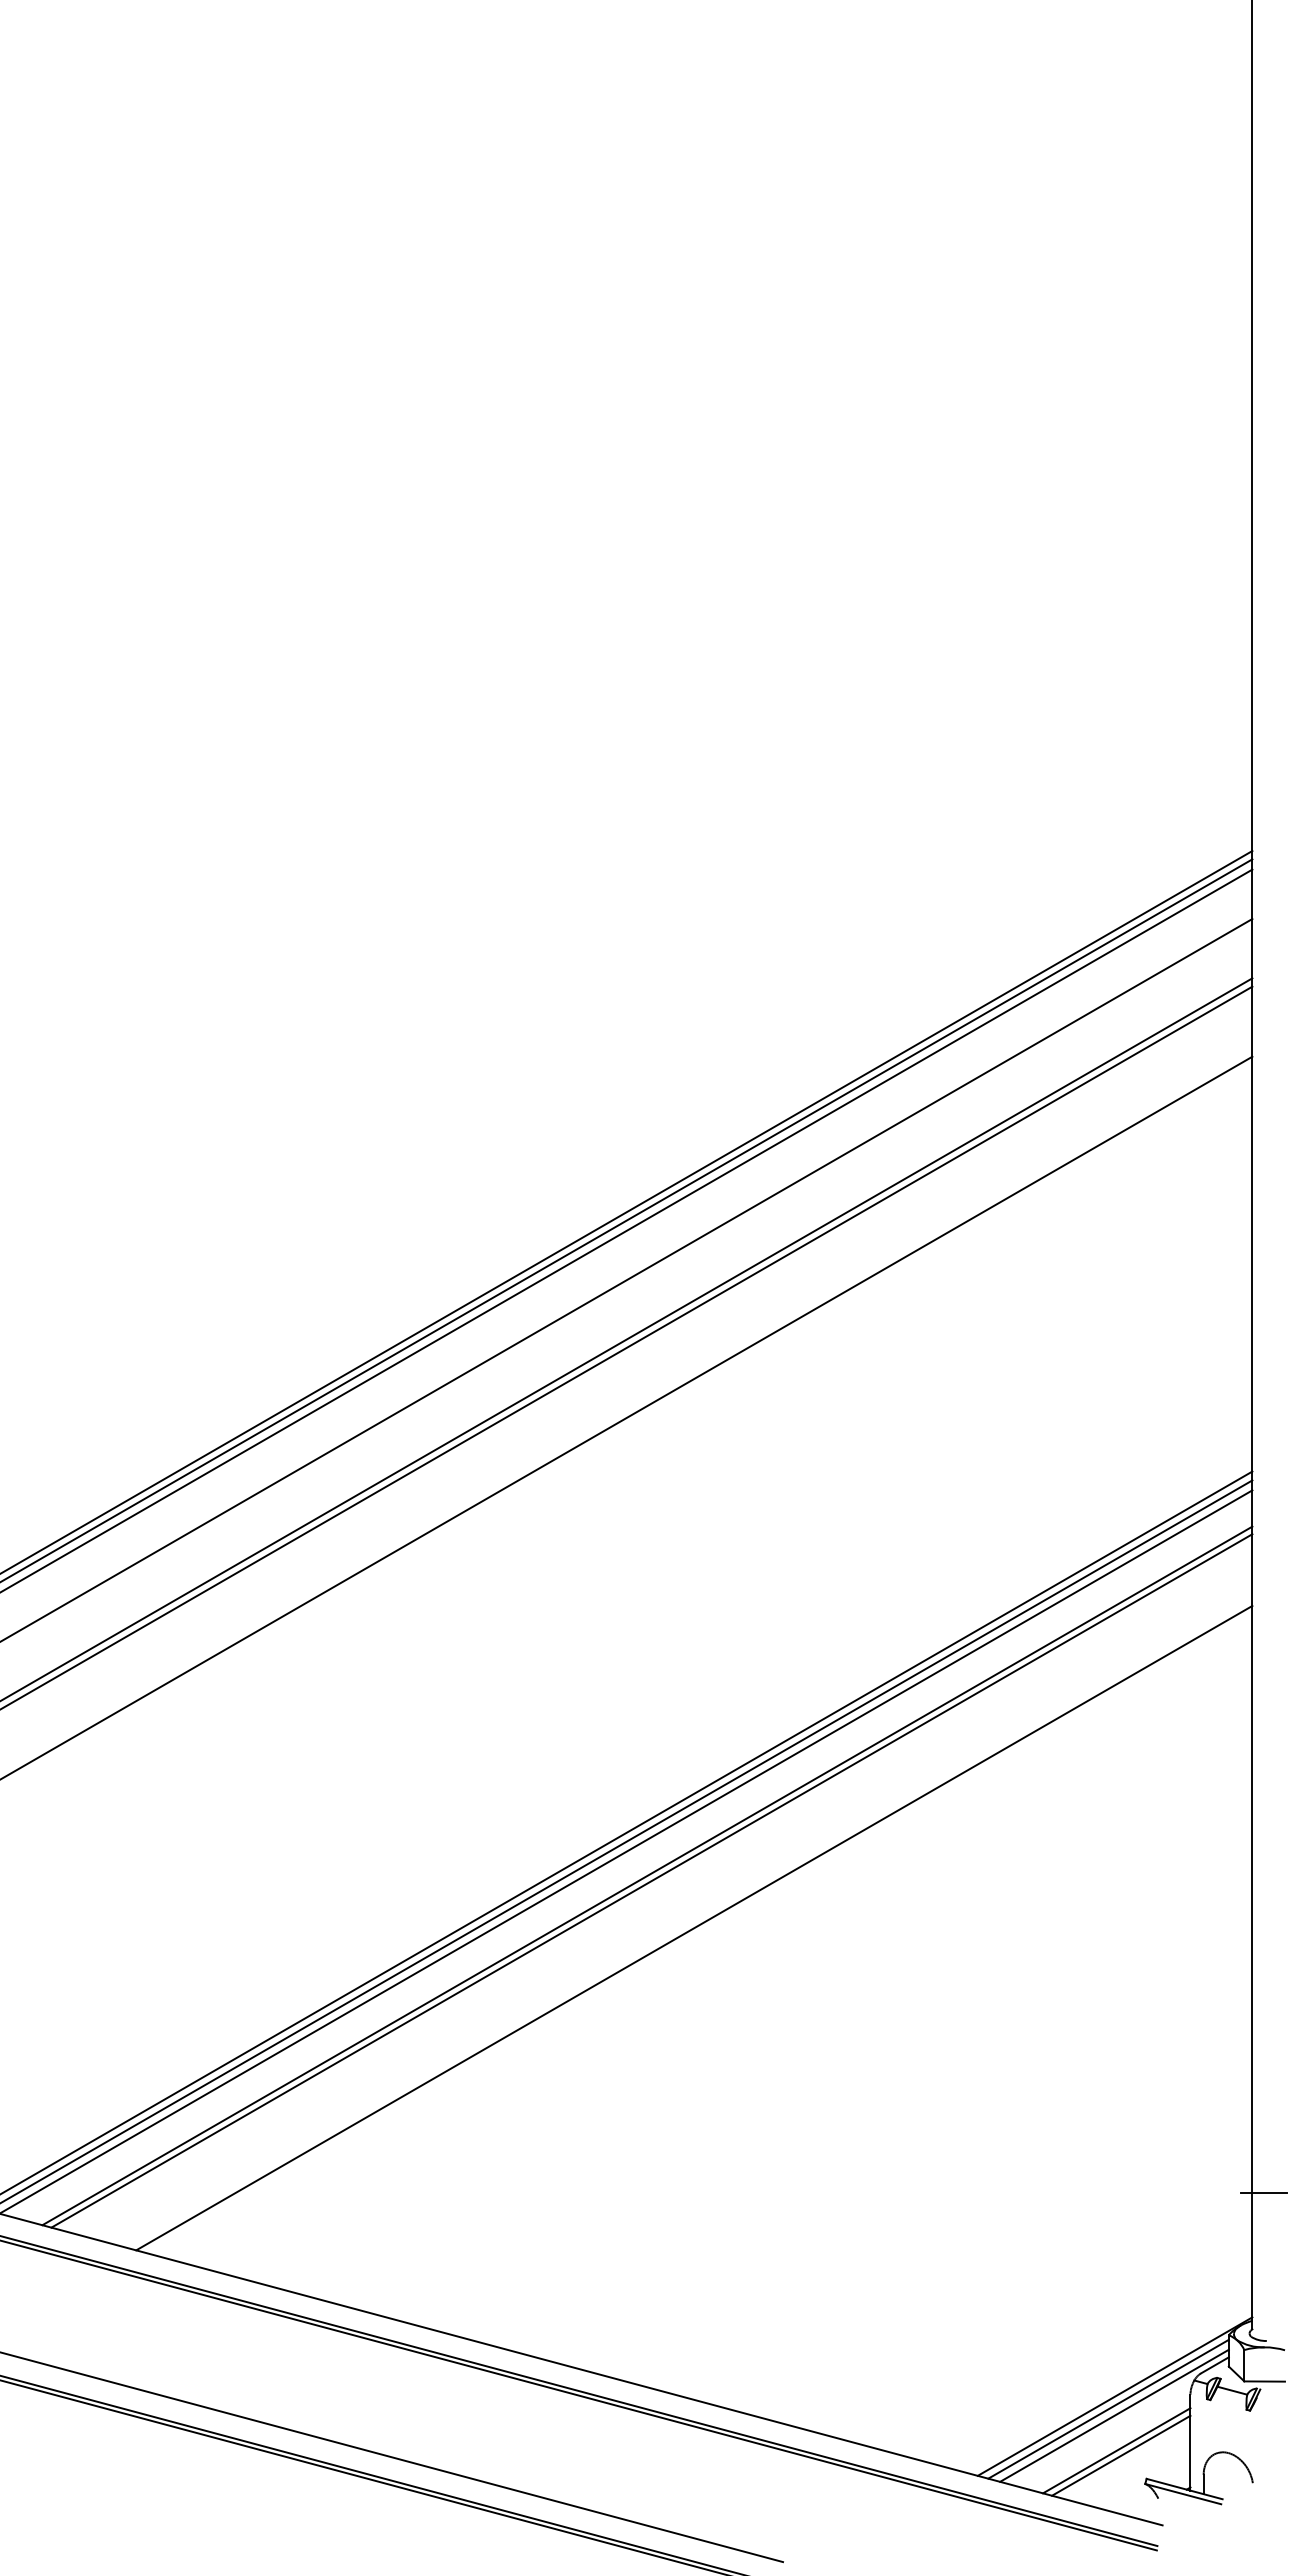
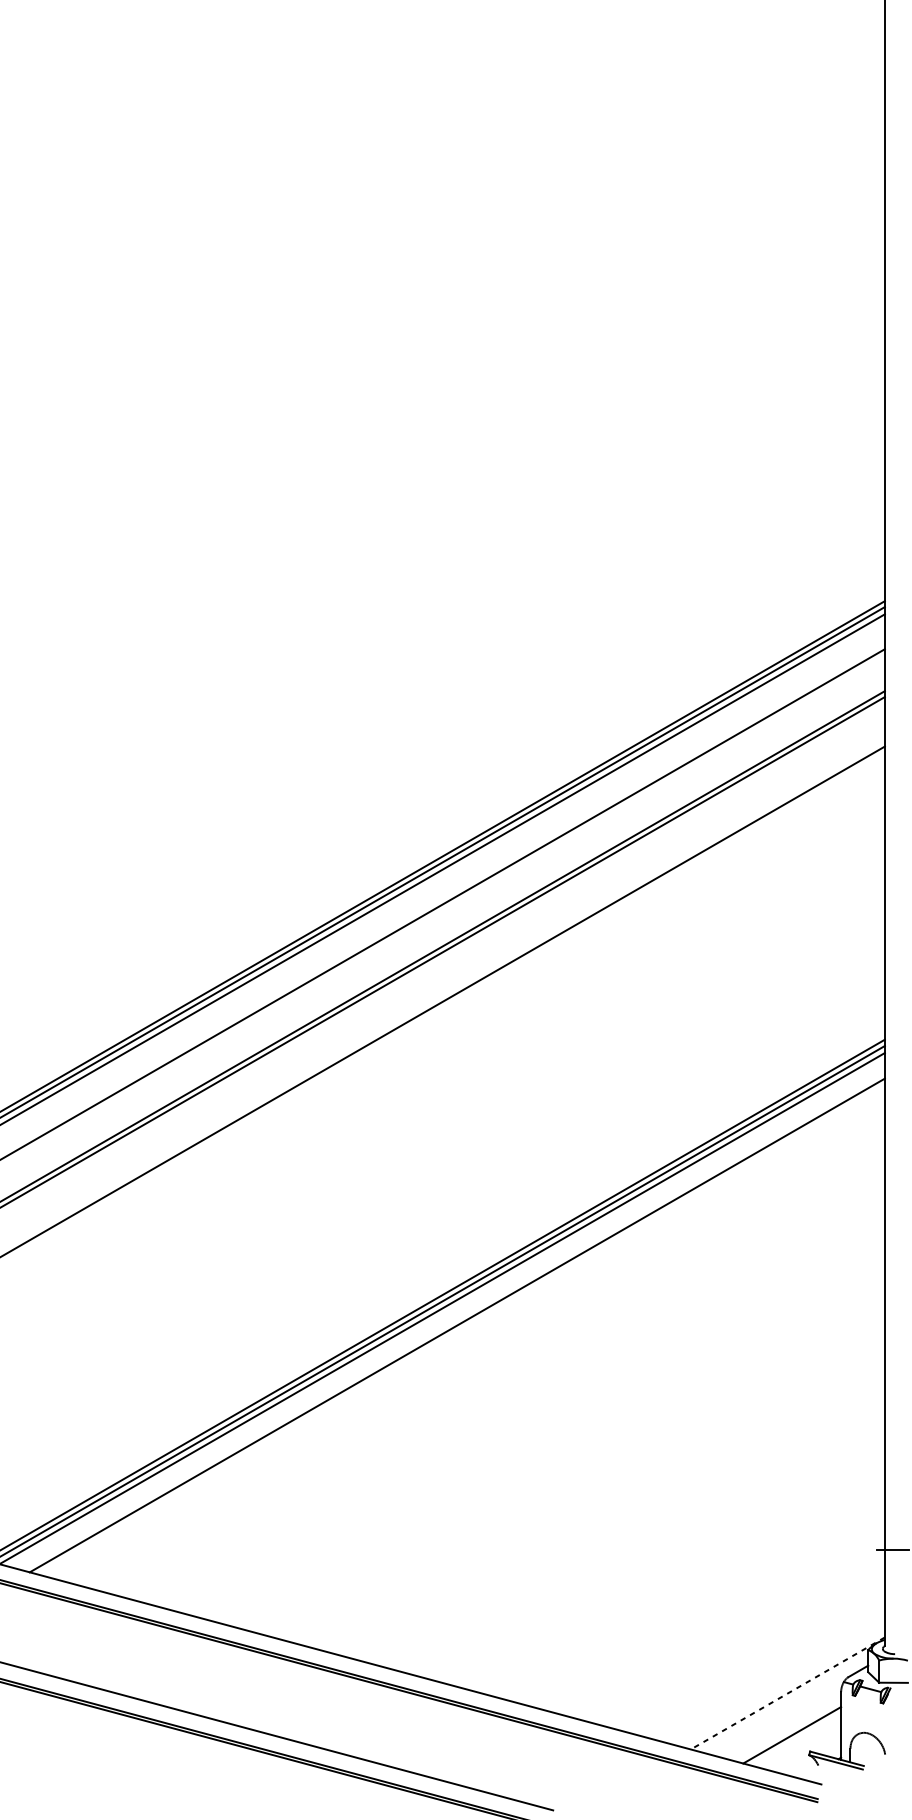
line: (651, 1880) -> (460, 1328), removed
line: (694, 1927) -> (490, 1361), removed
line: (1115, 2396) -> (788, 1693), solid -> dashed
line: (1108, 2408) -> (783, 1701), removed
line: (1114, 2415) -> (787, 1706), removed
line: (1116, 2450) -> (788, 1731), removed

